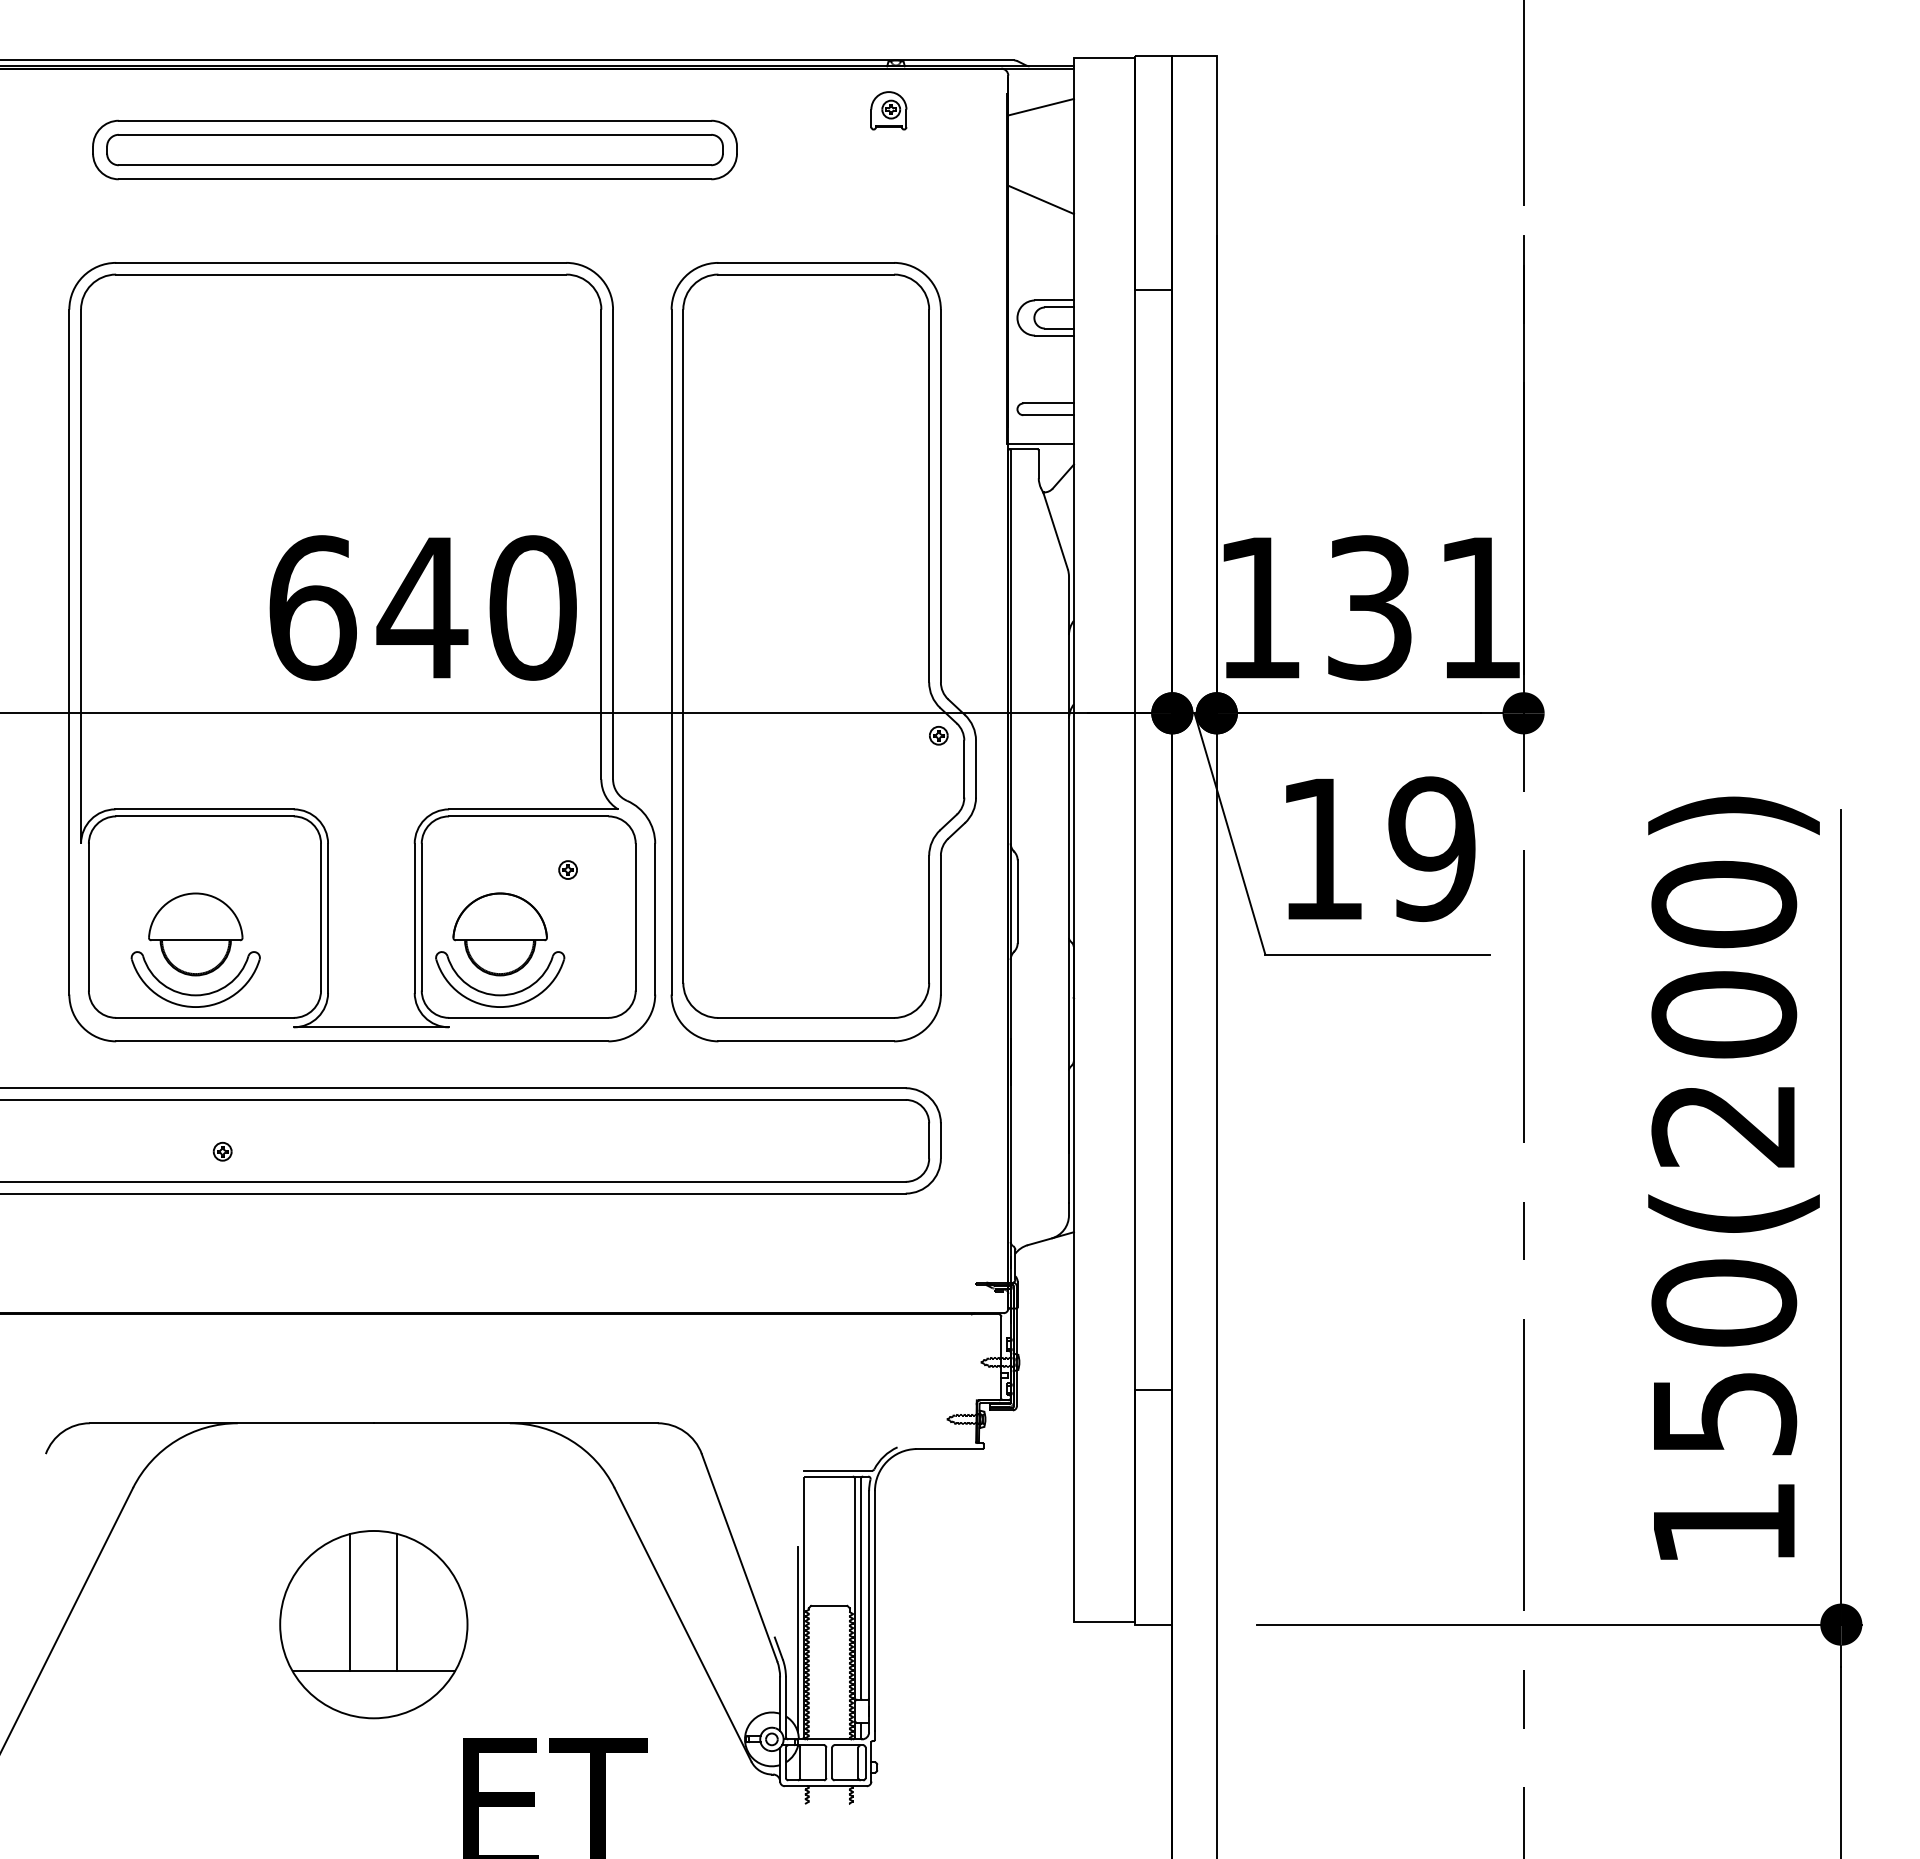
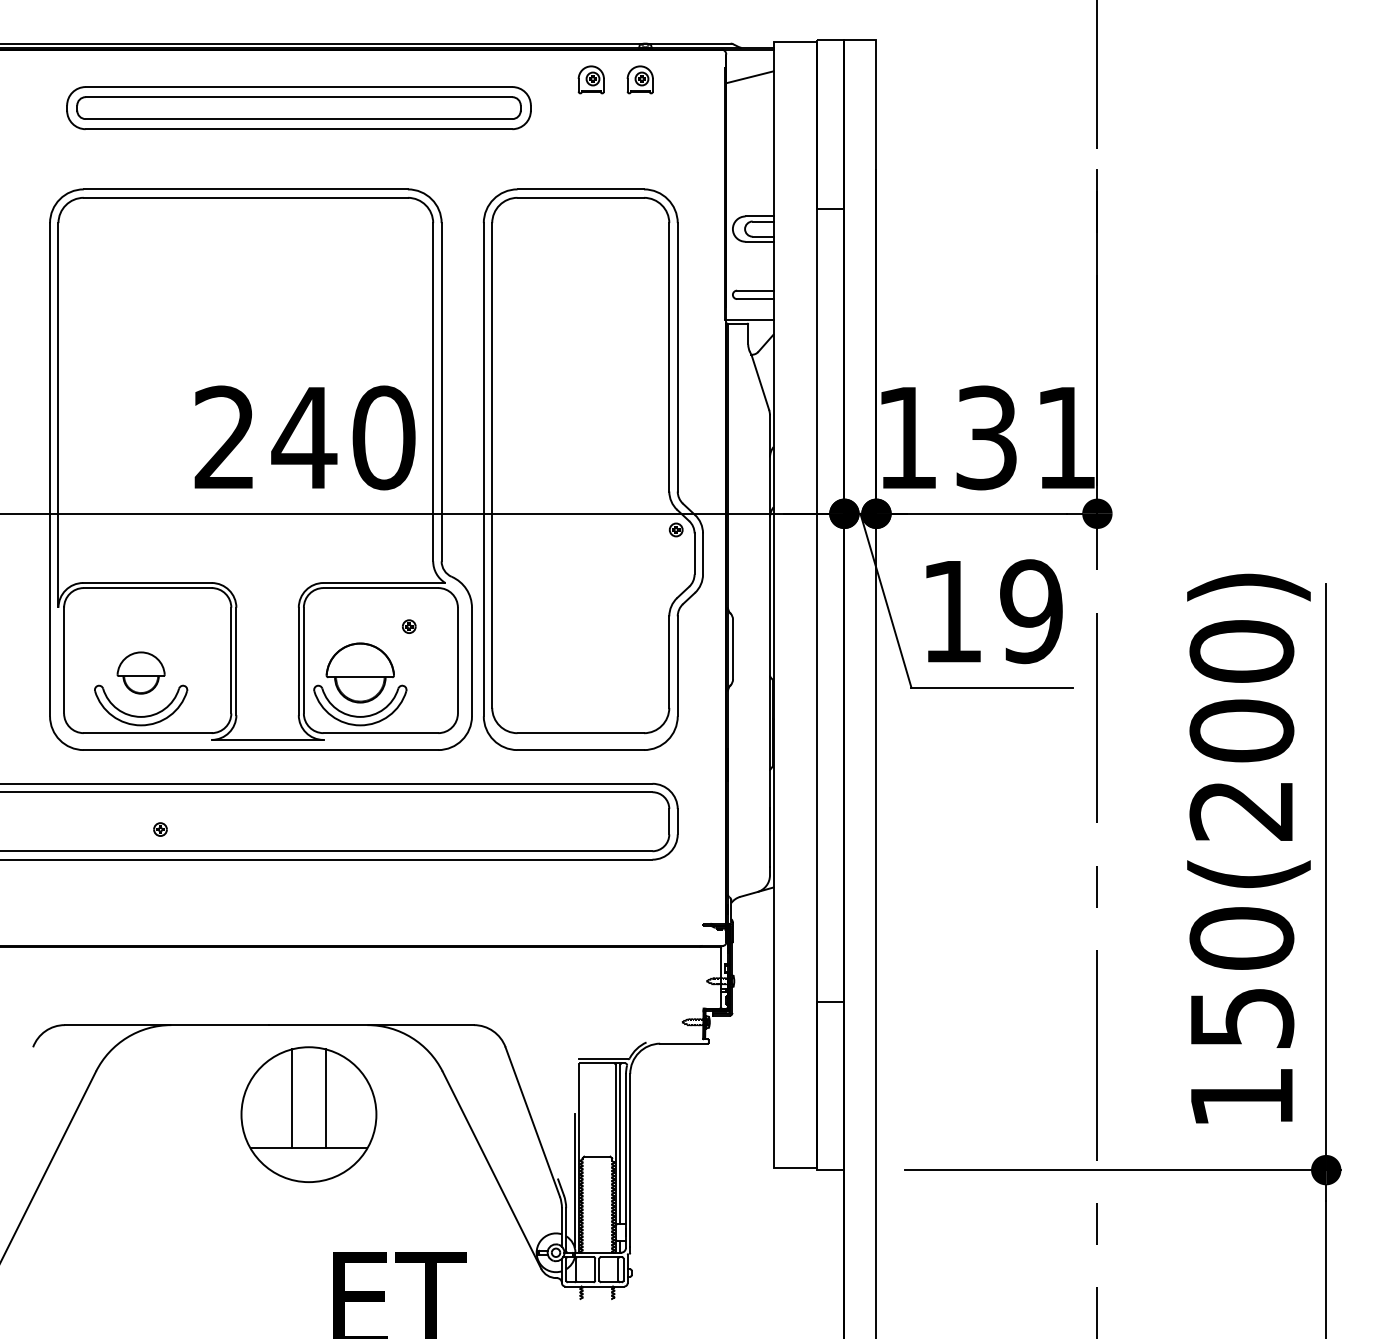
part: (820, 110) -> (591, 79), added
line: (1040, 199) -> (749, 143), removed
text: (312, 607) -> (225, 437), 640 -> 240
part: (195, 934) -> (140, 673), size x0.7
part: (373, 1624) -> (308, 1114), moved

